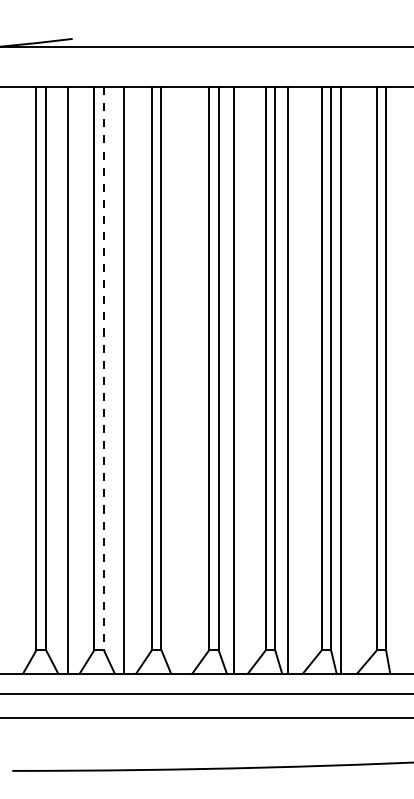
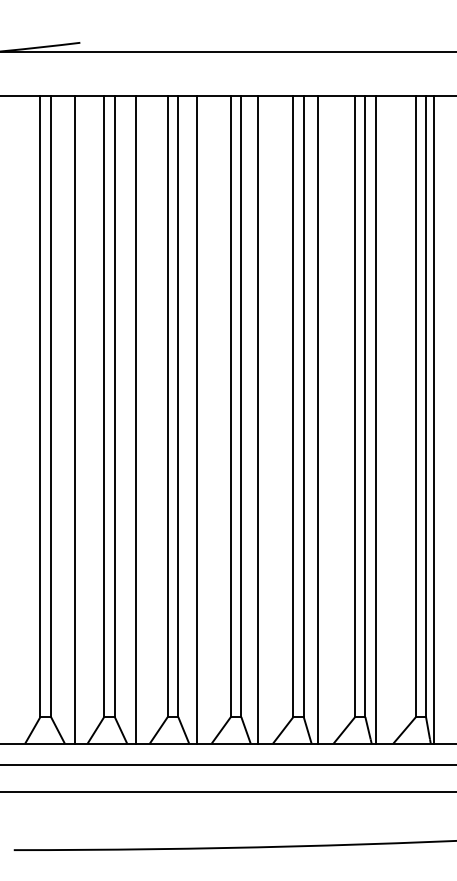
line: (103, 368) -> (114, 406), dashed -> solid
line: (178, 380) -> (197, 419), added
line: (393, 380) -> (434, 419), added

